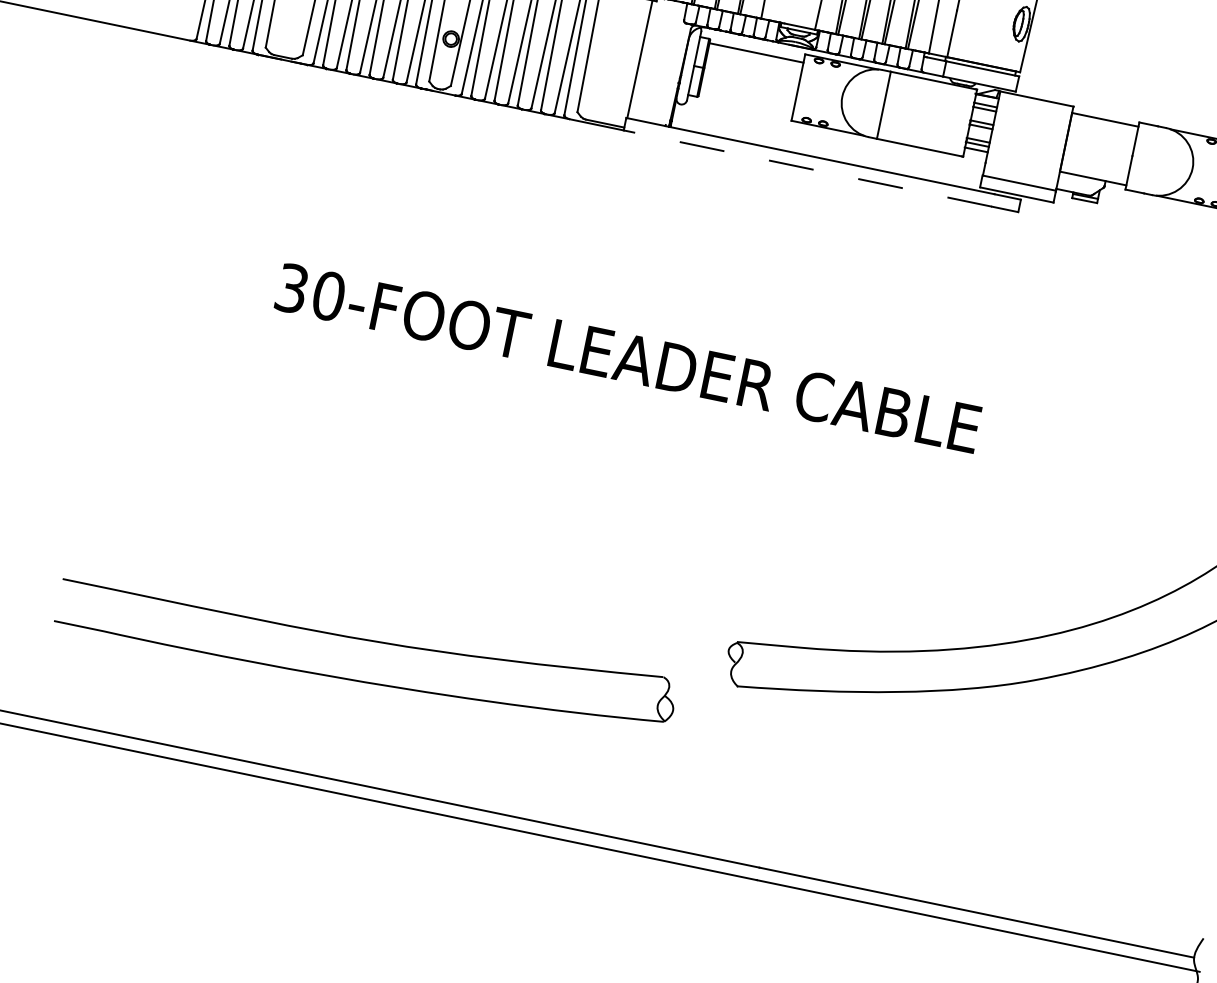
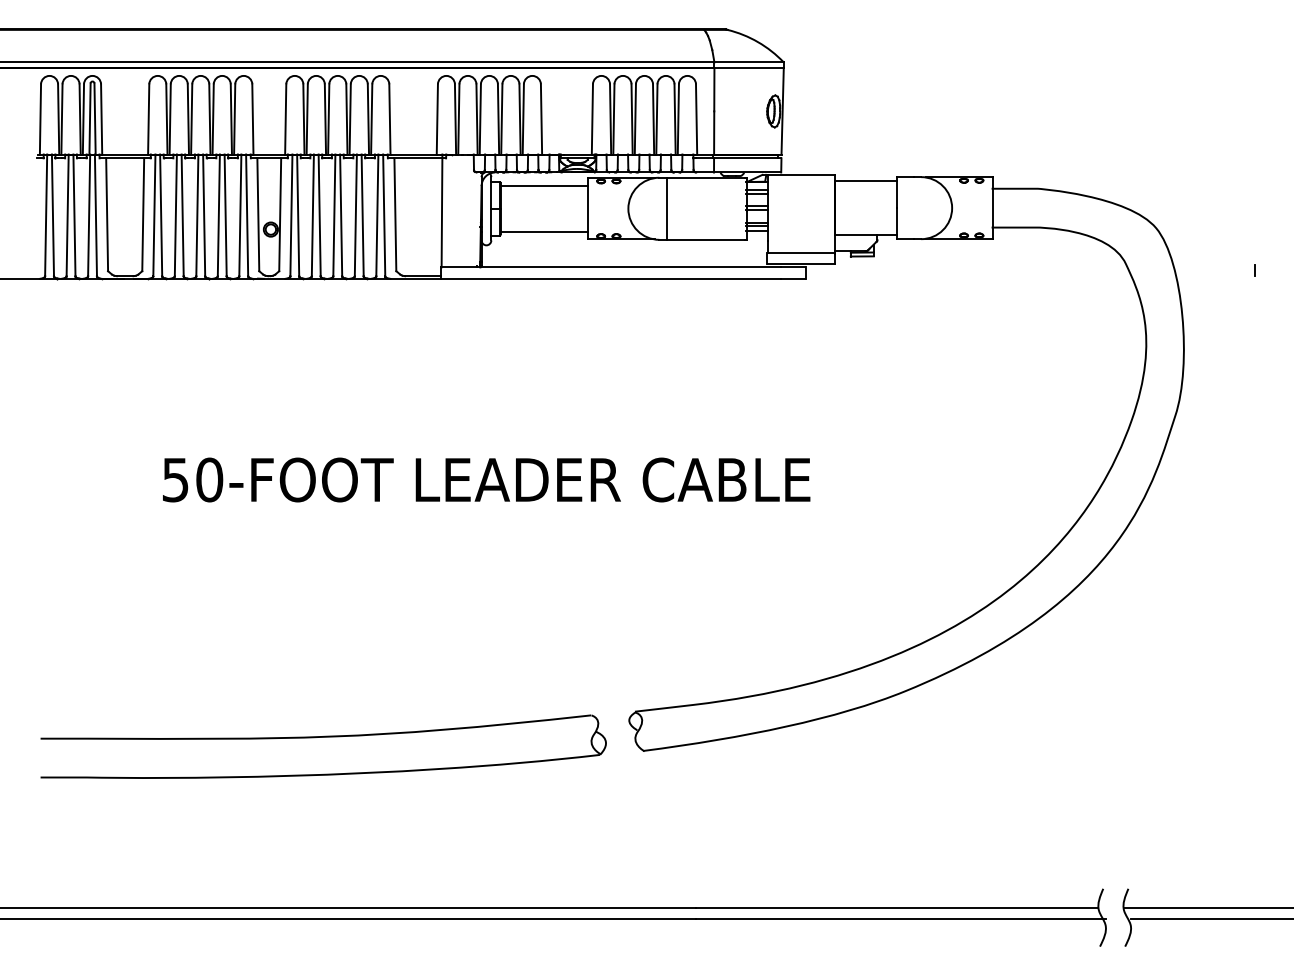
line: (745, 102) -> (543, 231), added
line: (807, 168) -> (610, 278), dashed -> solid
text: (292, 288) -> (175, 479), 30-FOOT -> 50-FOOT
part: (368, 641) -> (323, 737), moved

